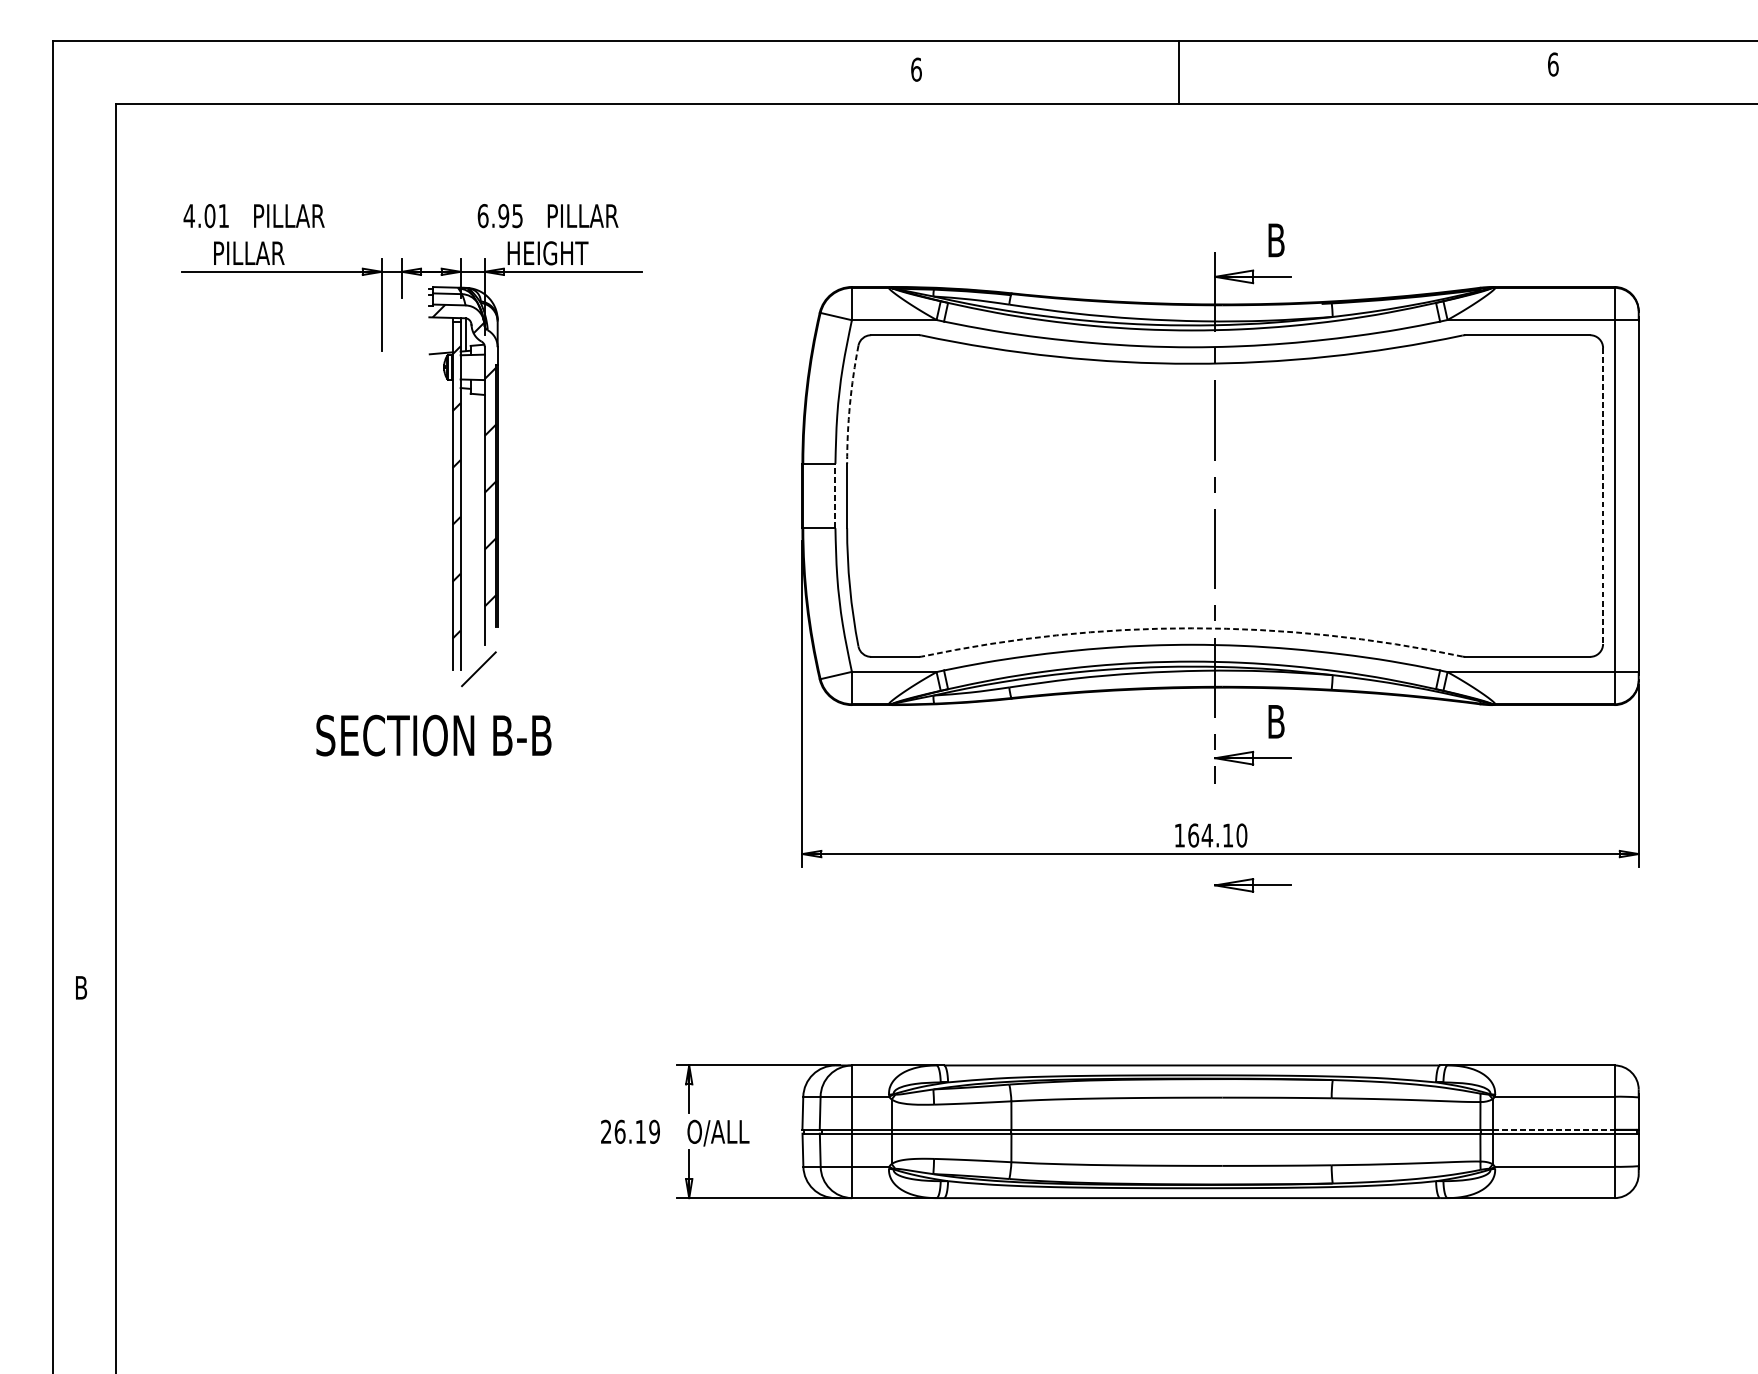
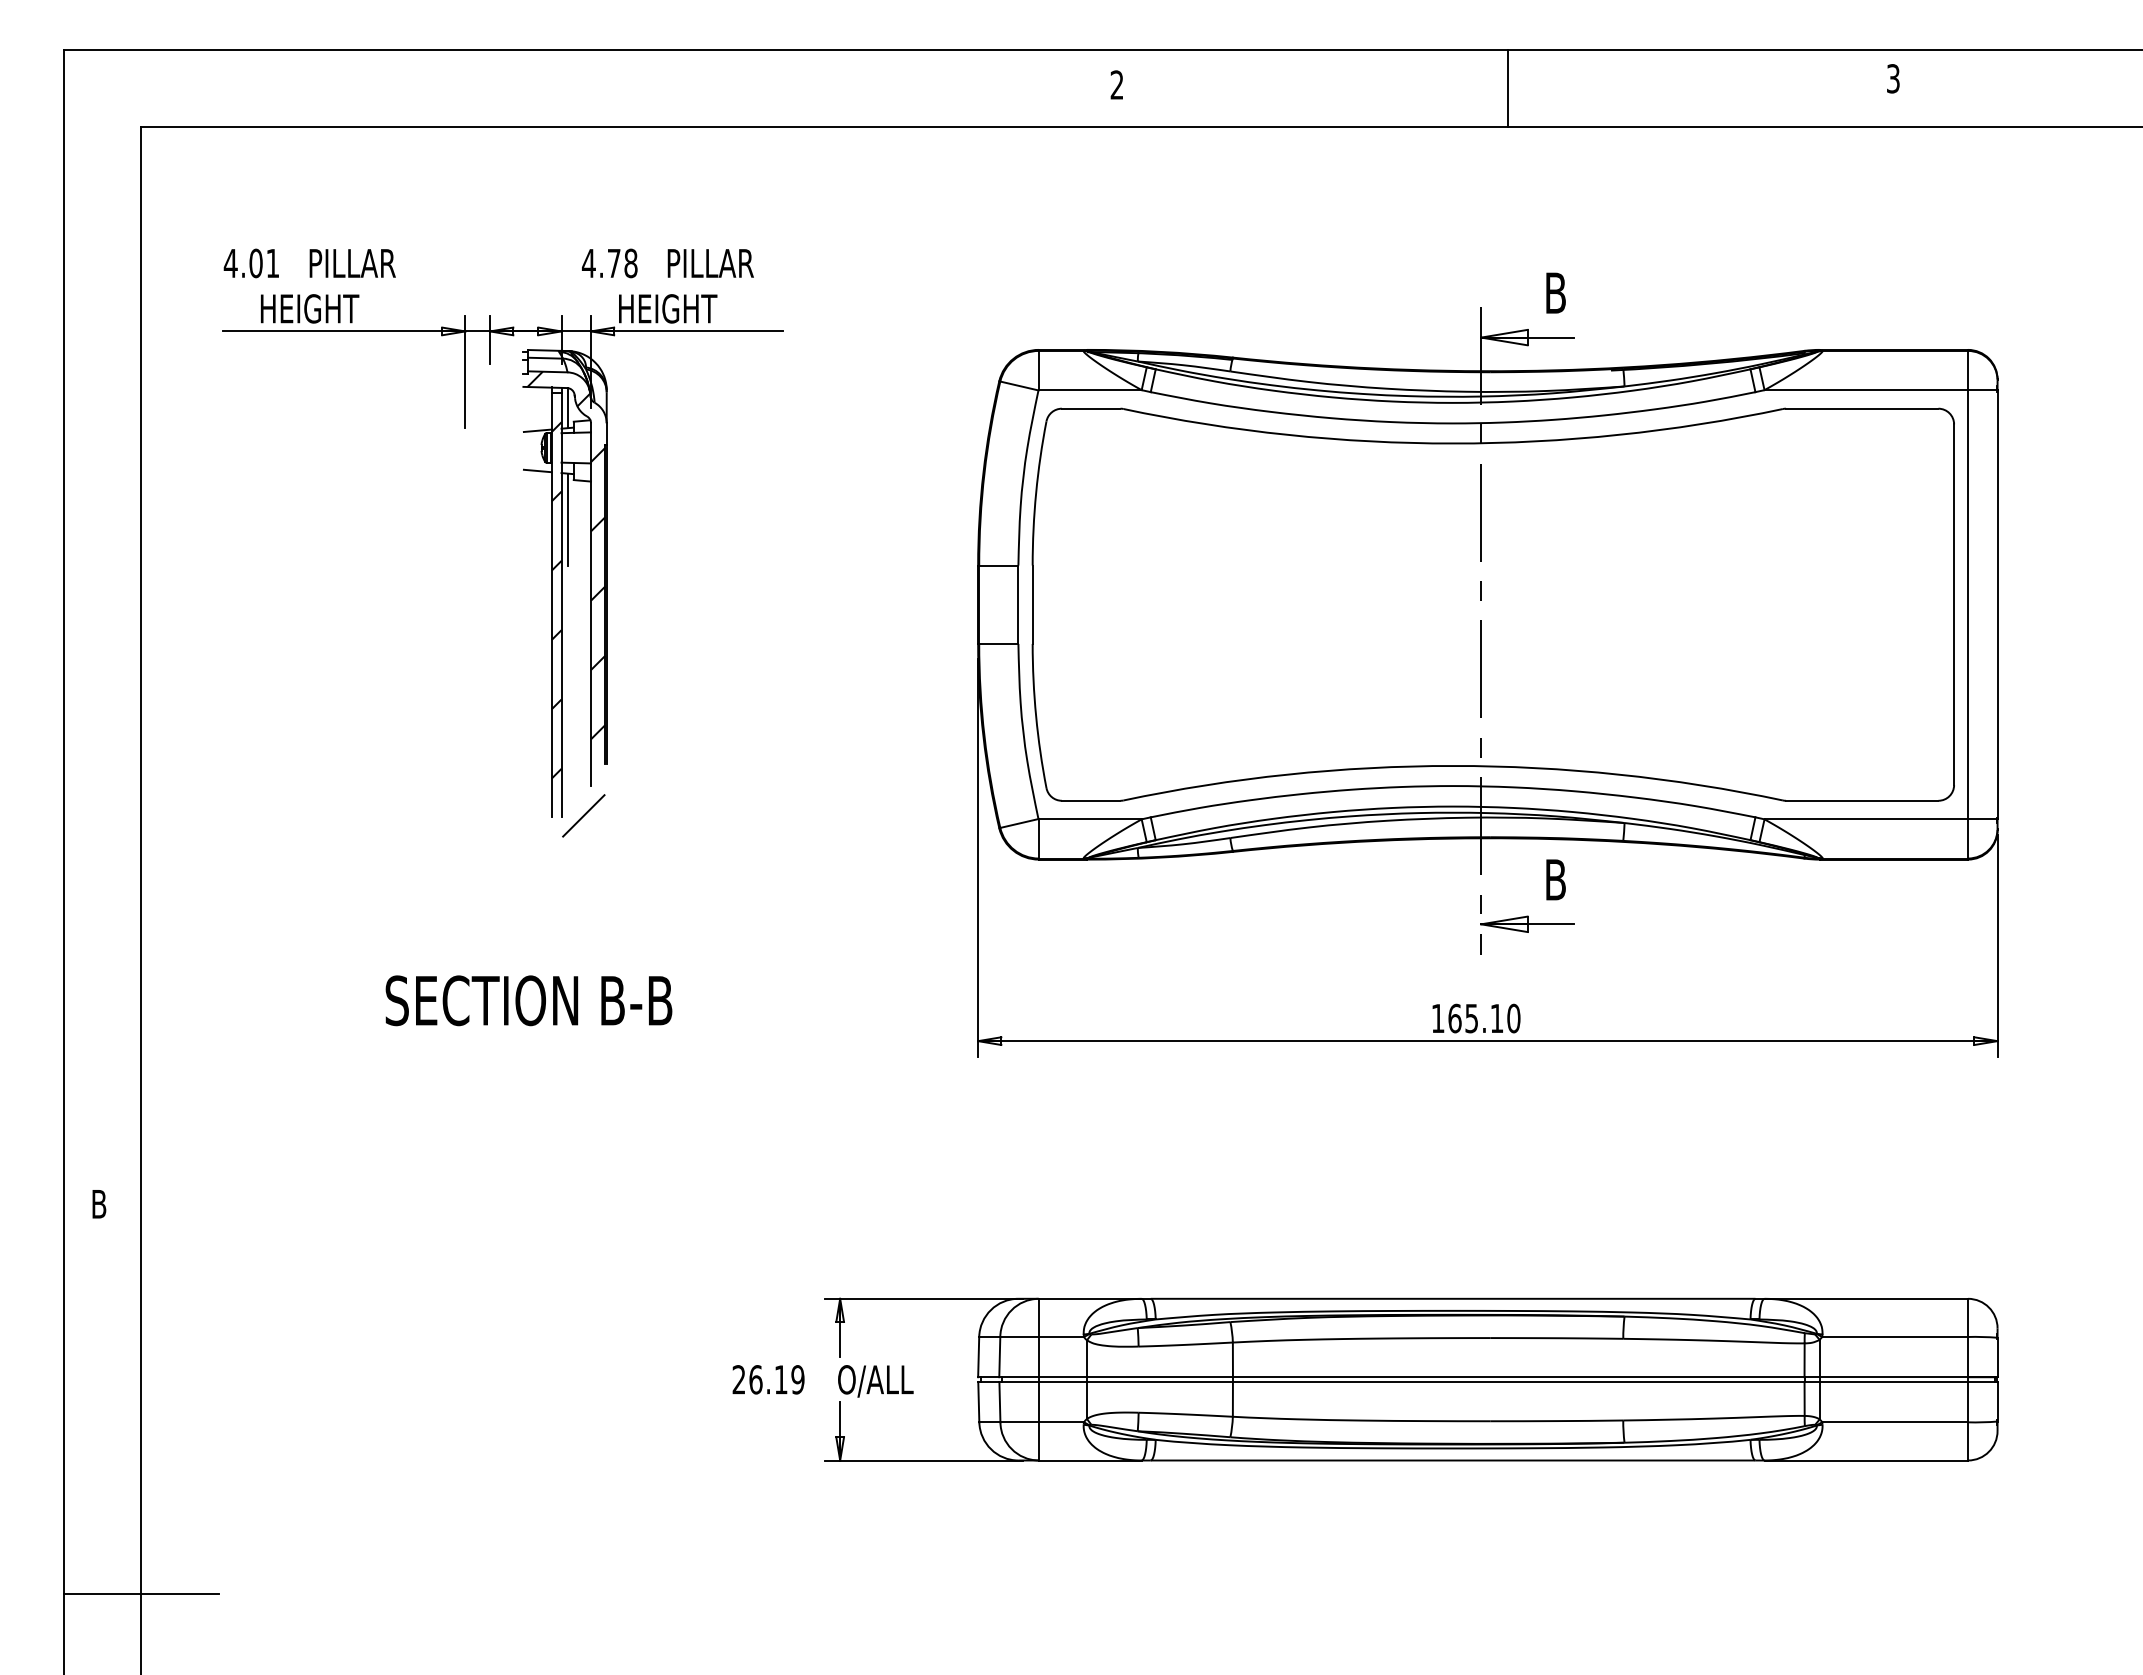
text: (1553, 64) -> (1893, 78), 6 -> 3
text: (915, 69) -> (1116, 84), 6 -> 2
line: (1178, 72) -> (1507, 88), moved
text: (499, 216) -> (609, 263), 6.95 -> 4.78
text: (255, 253) -> (311, 308), PILLAR -> HEIGHT
line: (440, 385) -> (537, 470), added
arc: (850, 404) -> (1036, 493), dashed -> solid
line: (466, 426) -> (568, 519), added
line: (835, 495) -> (1018, 604), dashed -> solid
line: (1603, 496) -> (1954, 605), dashed -> solid
arc: (1192, 627) -> (1453, 765), dashed -> solid
text: (433, 735) -> (528, 1000), moved
text: (1207, 835) -> (1471, 1018), 164.10 -> 165.10
part: (1253, 884) -> (1527, 1078), removed
line: (1554, 1130) -> (1894, 1377), dashed -> solid
line: (116, 1307) -> (141, 1593), added

